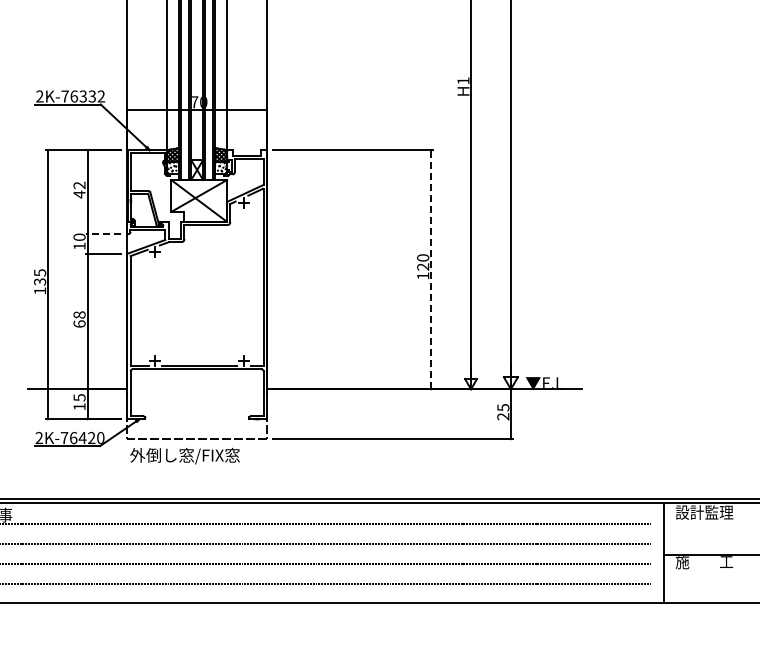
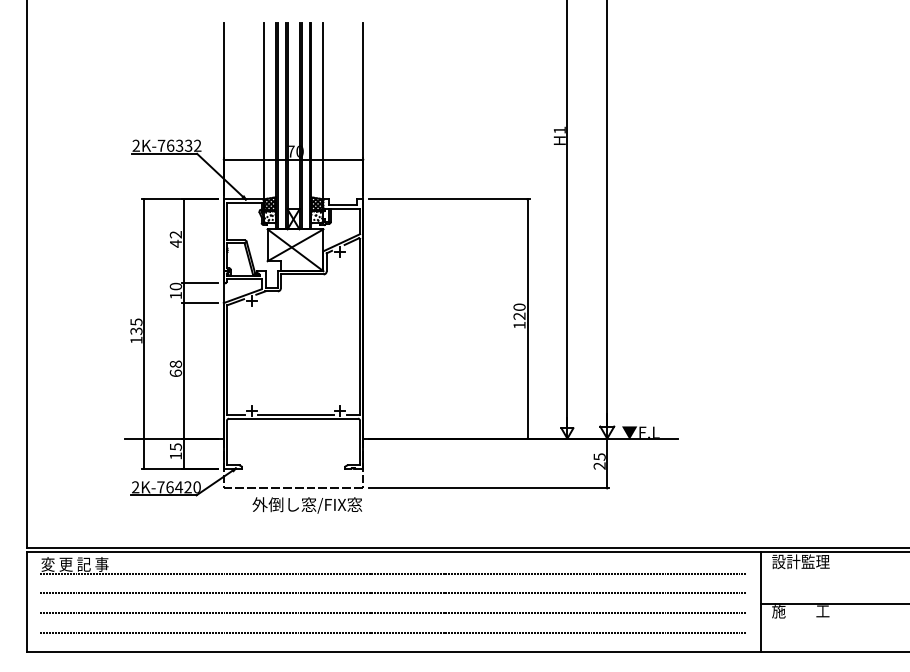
line: (103, 234) -> (199, 283), dashed -> solid
line: (431, 270) -> (527, 319), dashed -> solid
text: (185, 456) -> (307, 505), moved

